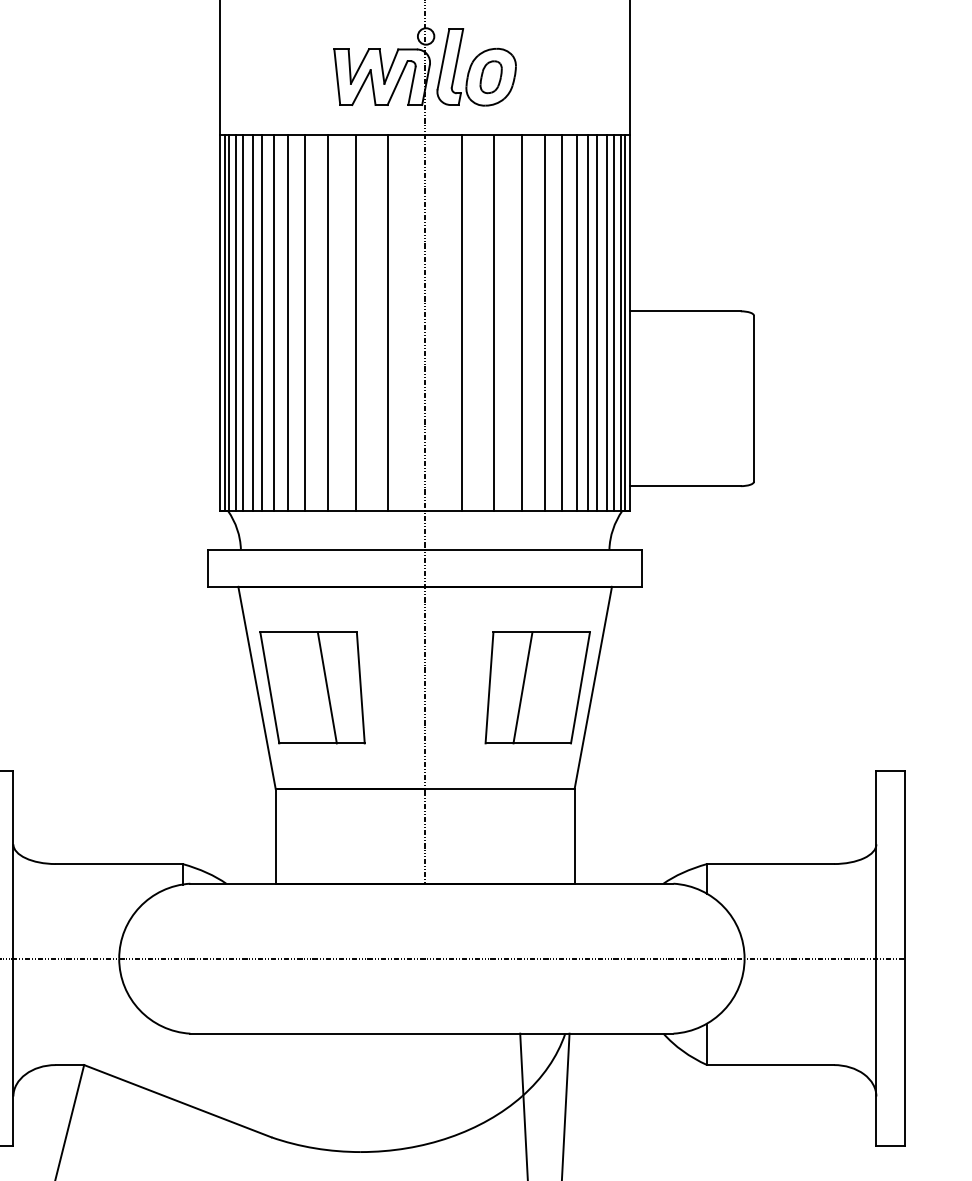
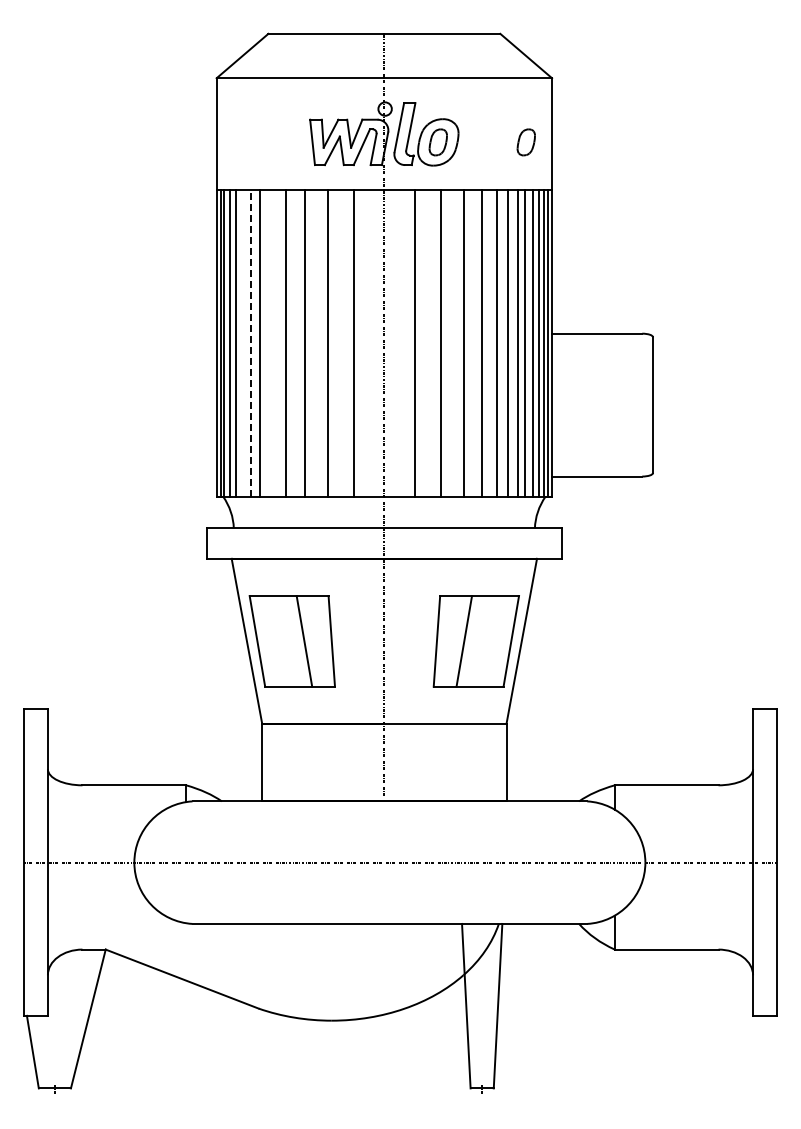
part: (597, 77) -> (525, 142), added
line: (252, 322) -> (243, 342), removed
line: (262, 322) -> (251, 342), solid -> dashed
line: (288, 322) -> (272, 342), removed

